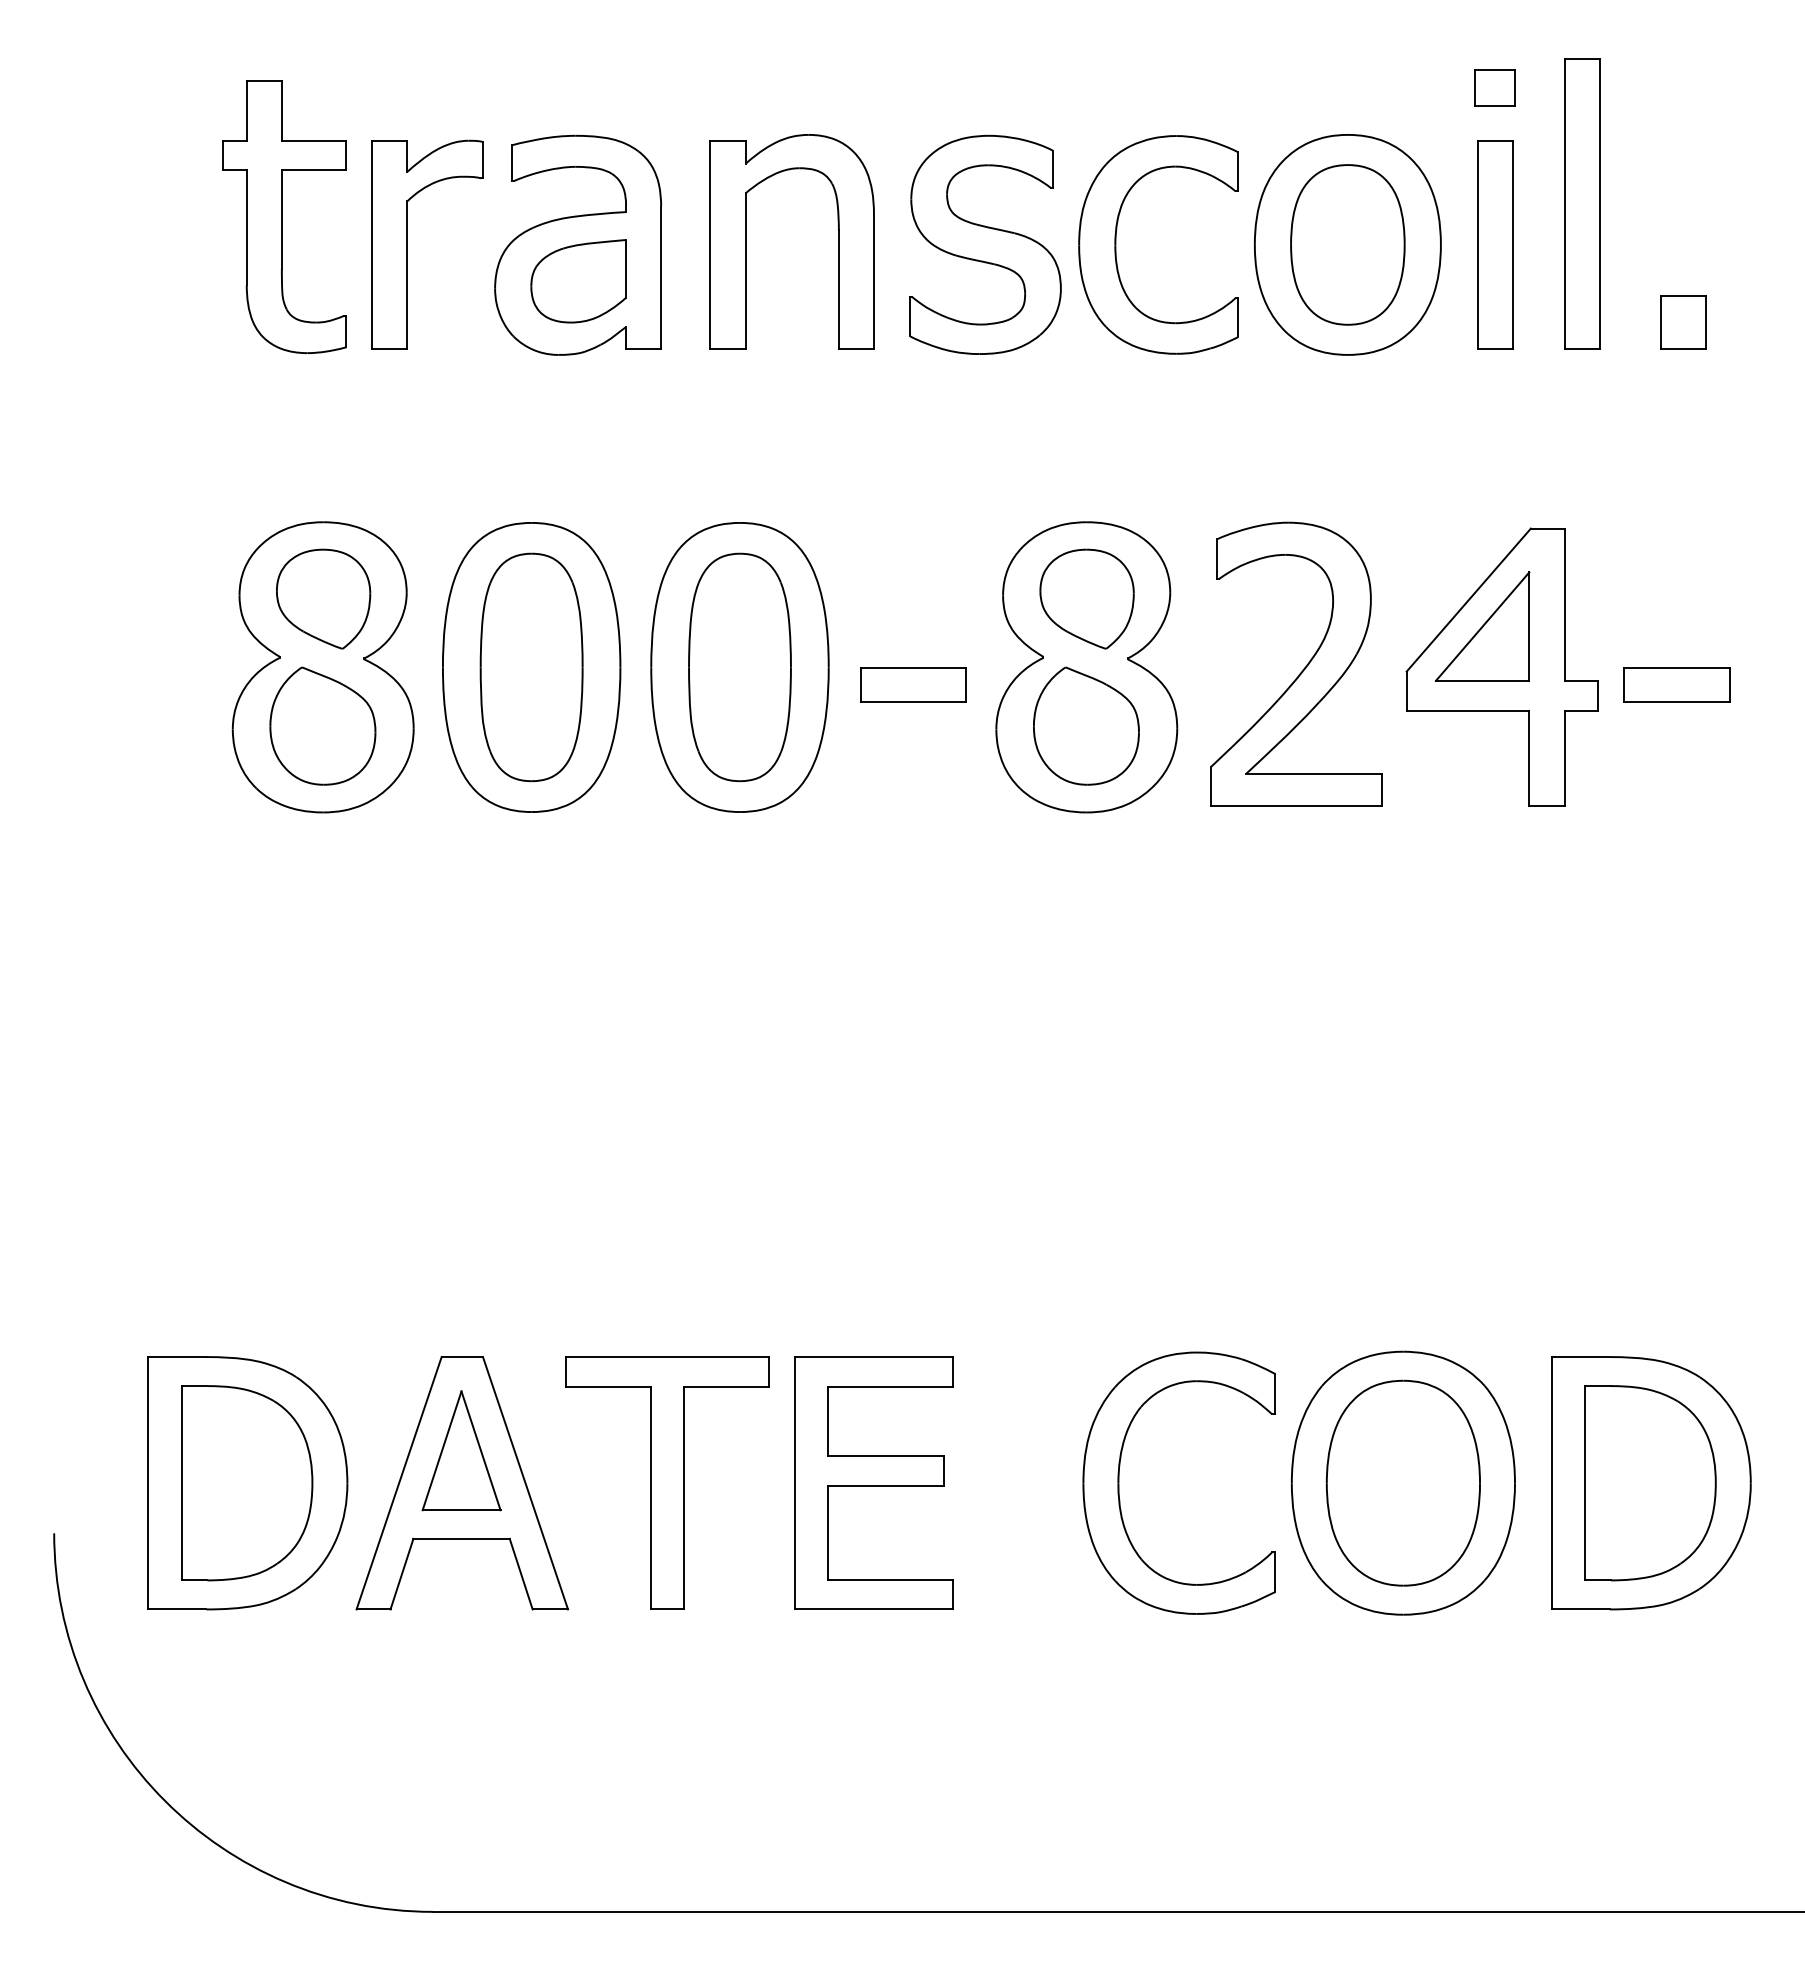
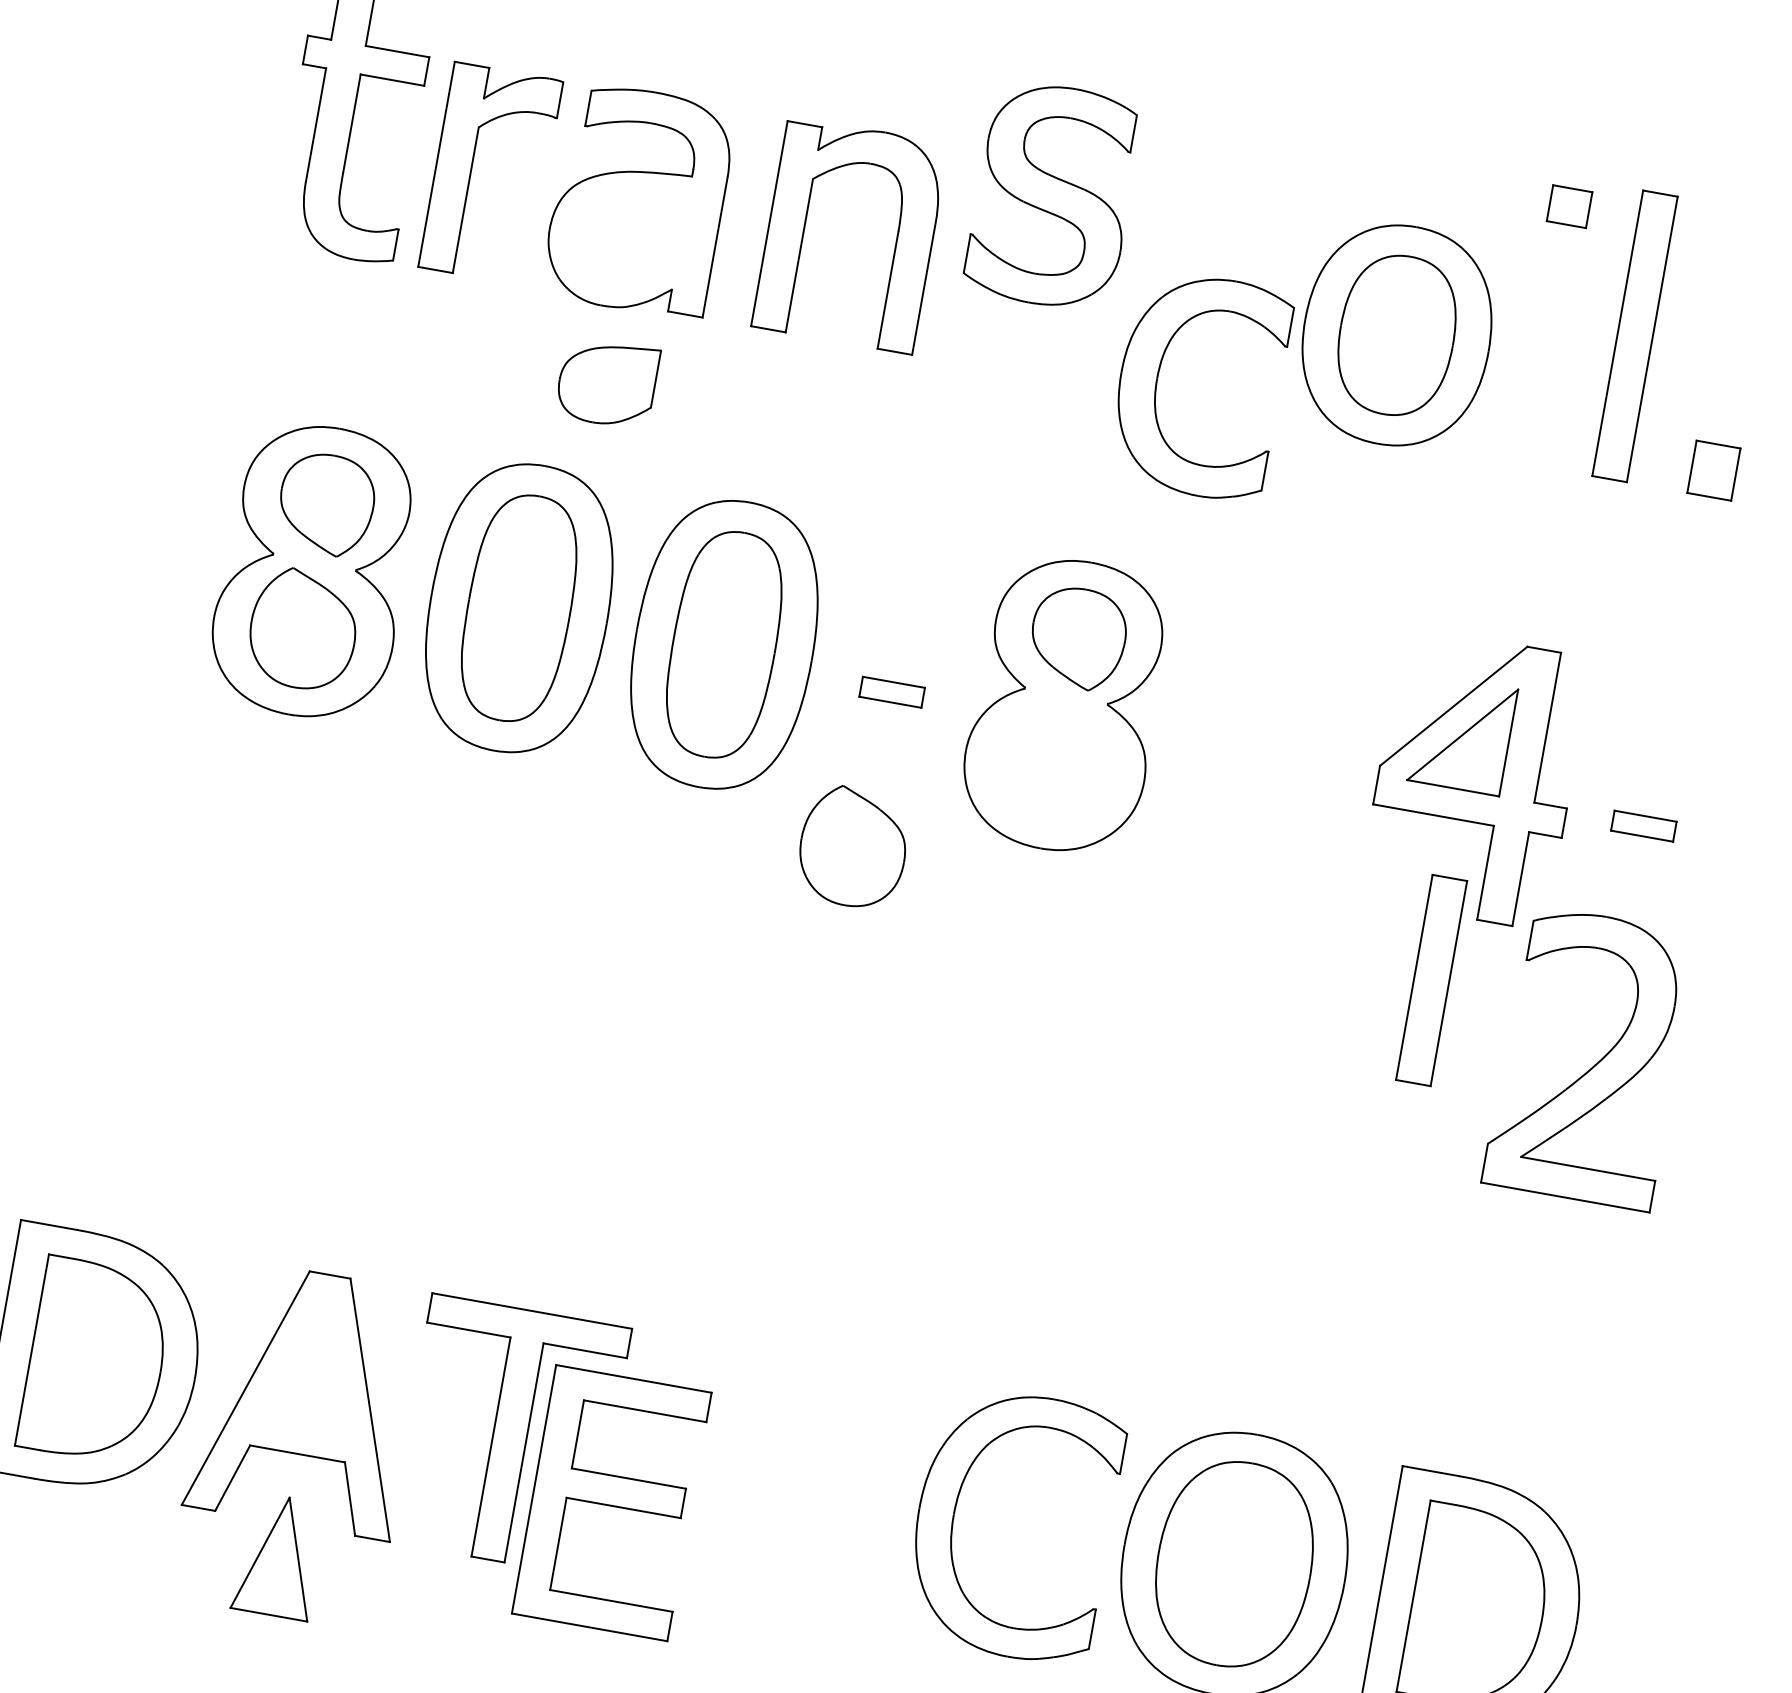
part: (985, 244) -> (1053, 195), moved
part: (1116, 244) -> (1158, 377), moved
part: (1495, 244) -> (1432, 980), moved
part: (578, 281) -> (606, 383), moved
part: (1302, 669) -> (1594, 1064), moved
part: (913, 684) -> (892, 692), size x0.6
part: (1676, 684) -> (1643, 825), size x0.6
part: (1086, 725) -> (853, 846), moved
part: (461, 1450) -> (279, 1555), moved
part: (873, 1482) -> (611, 1502), moved

